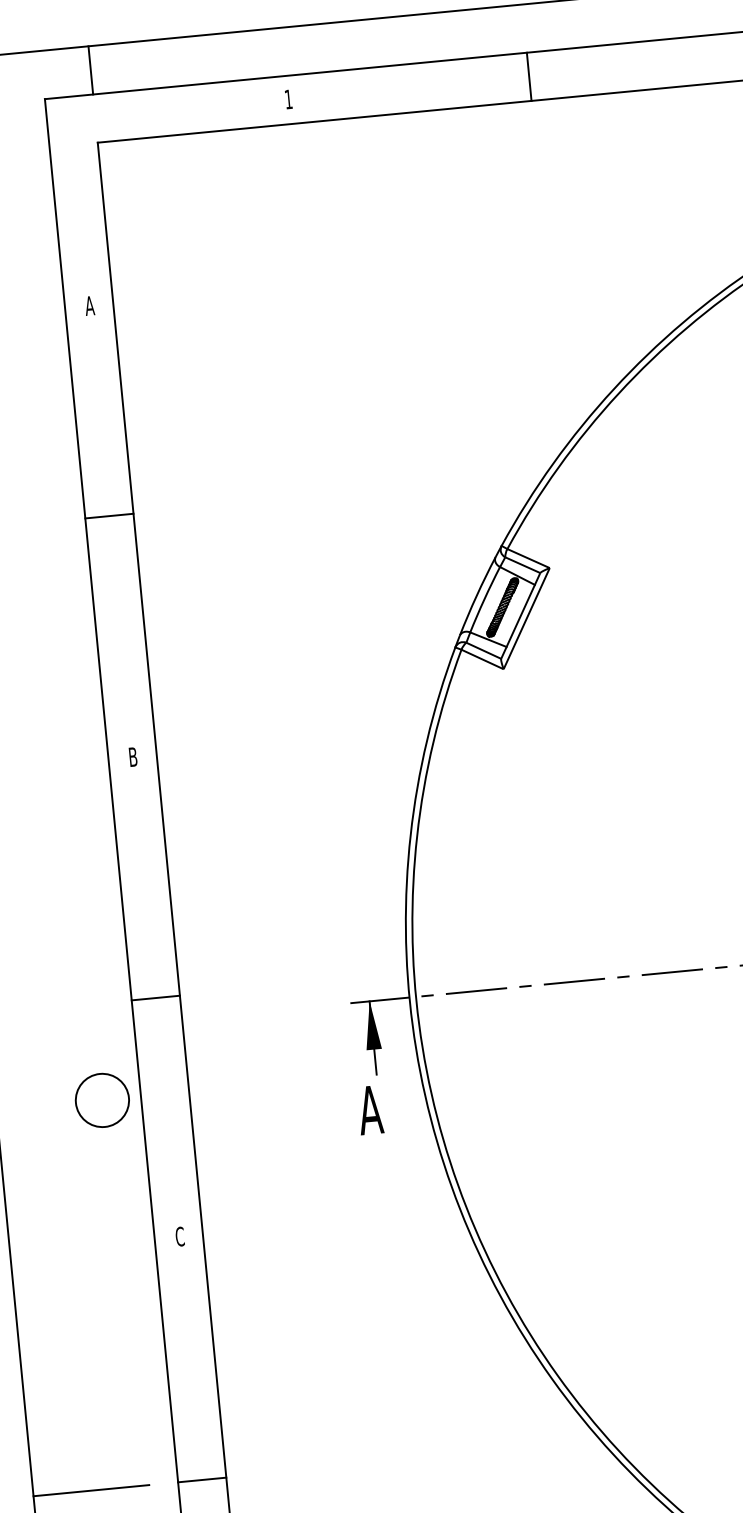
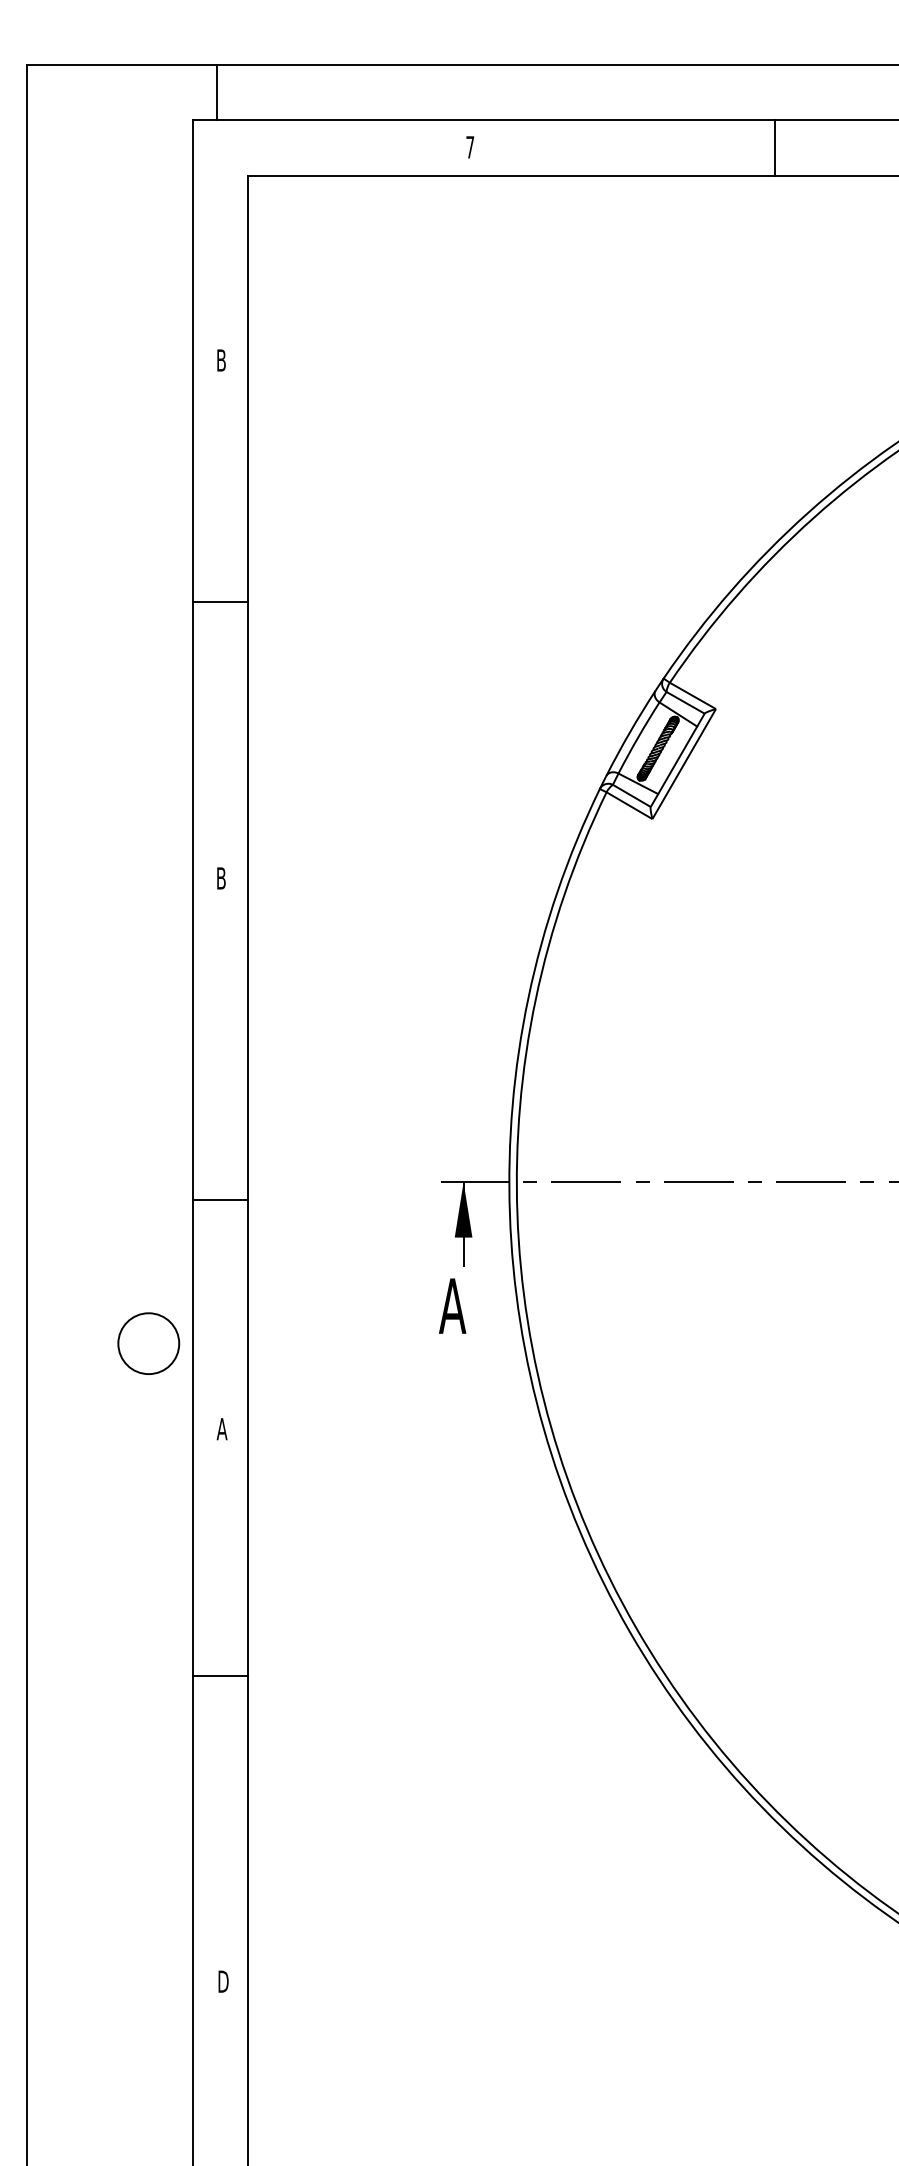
line: (90, 70) -> (217, 92), moved
line: (529, 76) -> (775, 147), moved
text: (288, 99) -> (470, 147), 1 -> 7
text: (89, 305) -> (221, 360), A -> B
line: (155, 998) -> (220, 1200), moved
circle: (102, 1100) -> (148, 1343), moved
text: (179, 1236) -> (221, 1428), C -> A
line: (202, 1480) -> (220, 1676), moved
line: (91, 1490) -> (93, 1708), removed

